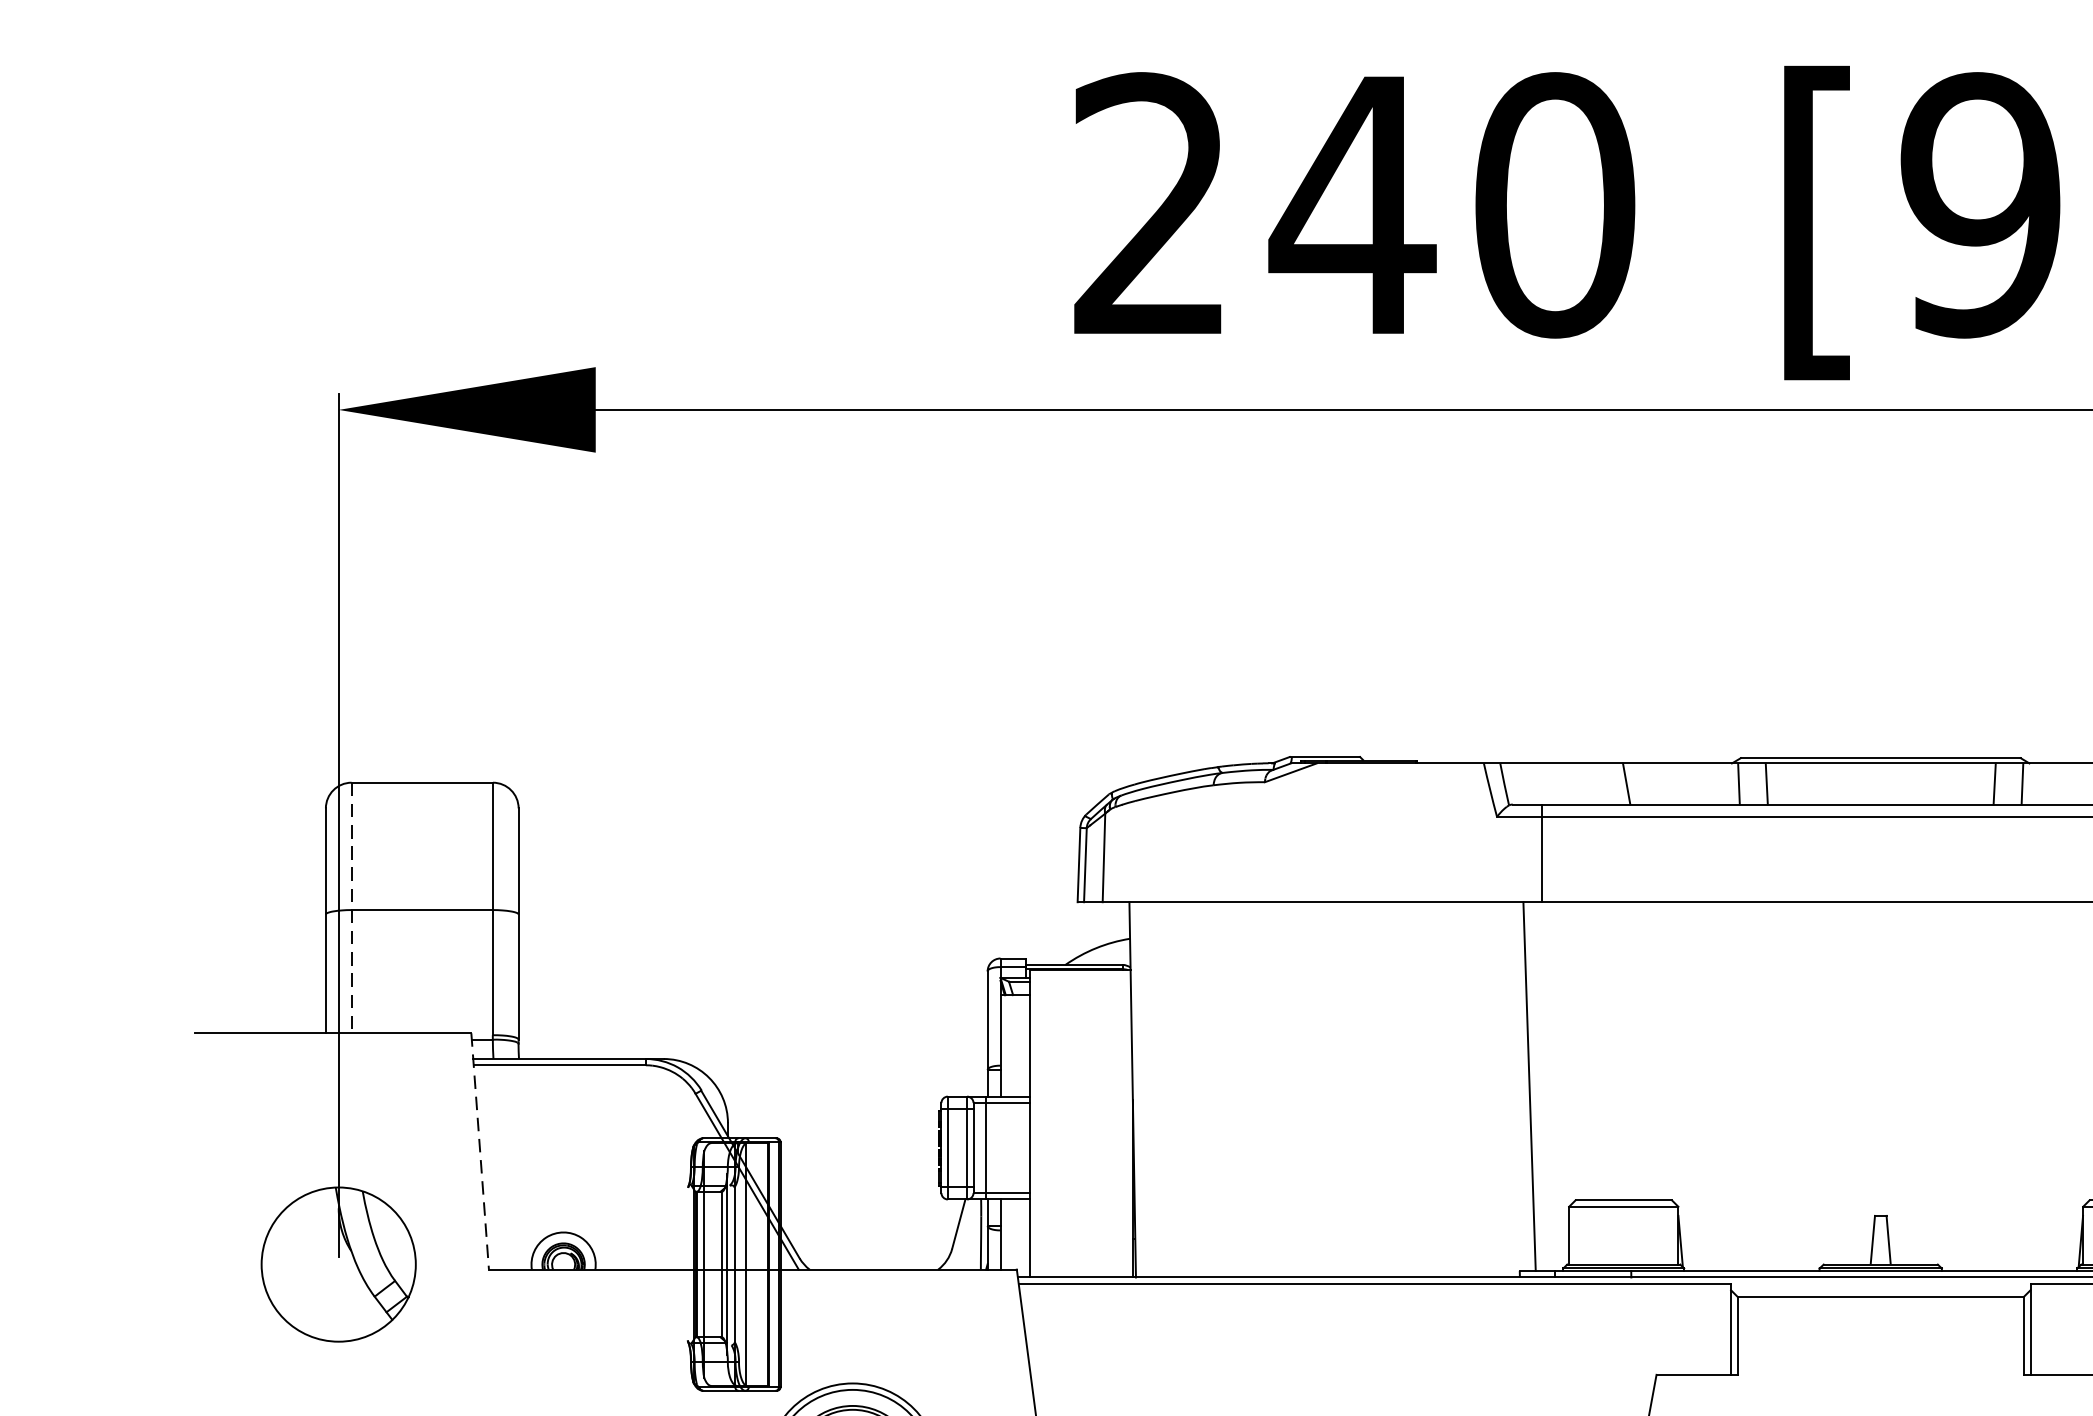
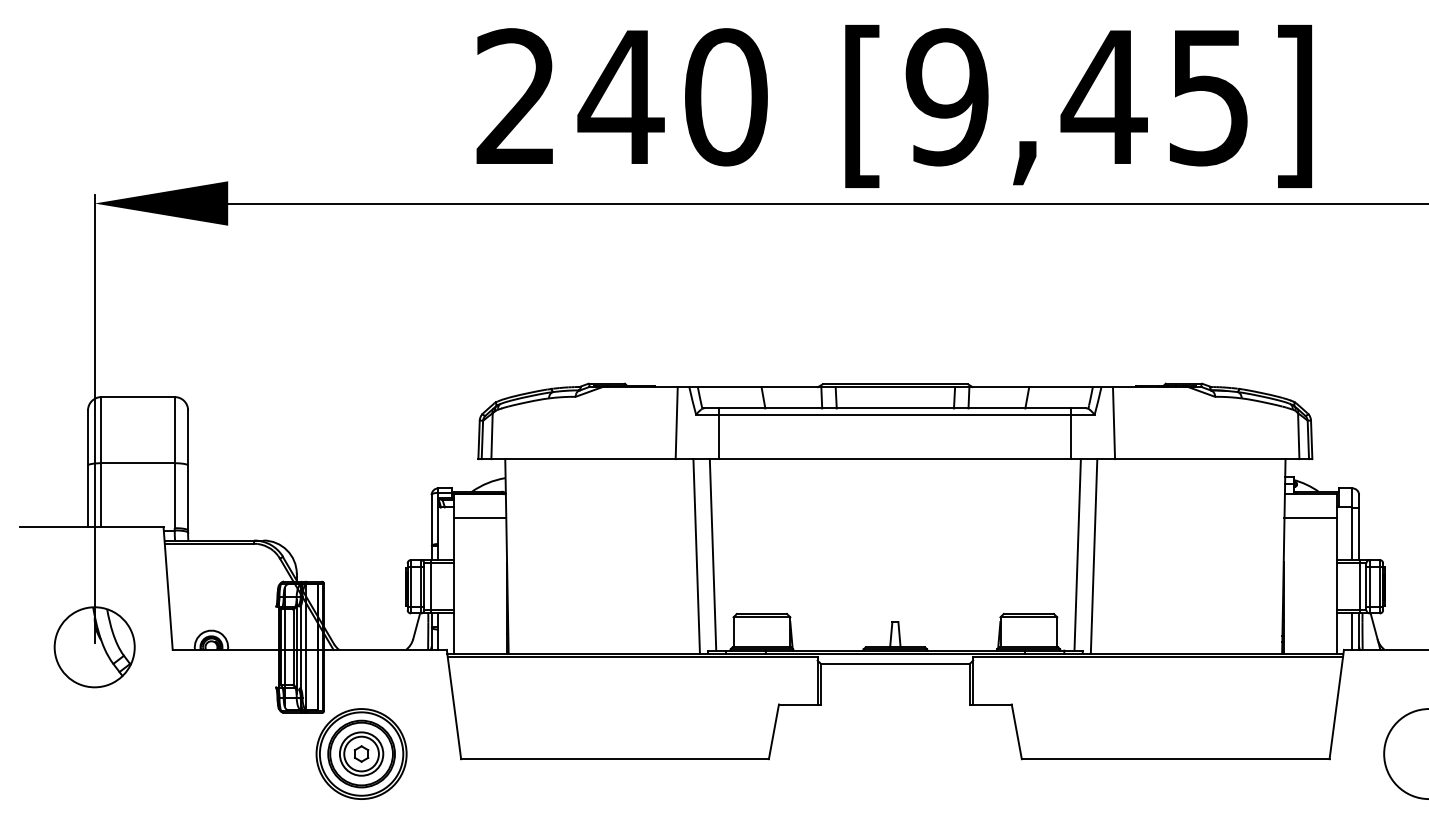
line: (1459, 833) -> (676, 423), added
line: (351, 908) -> (101, 462), dashed -> solid
line: (1079, 1014) -> (479, 517), added
line: (1497, 1089) -> (696, 556), added
line: (480, 1151) -> (168, 588), dashed -> solid

